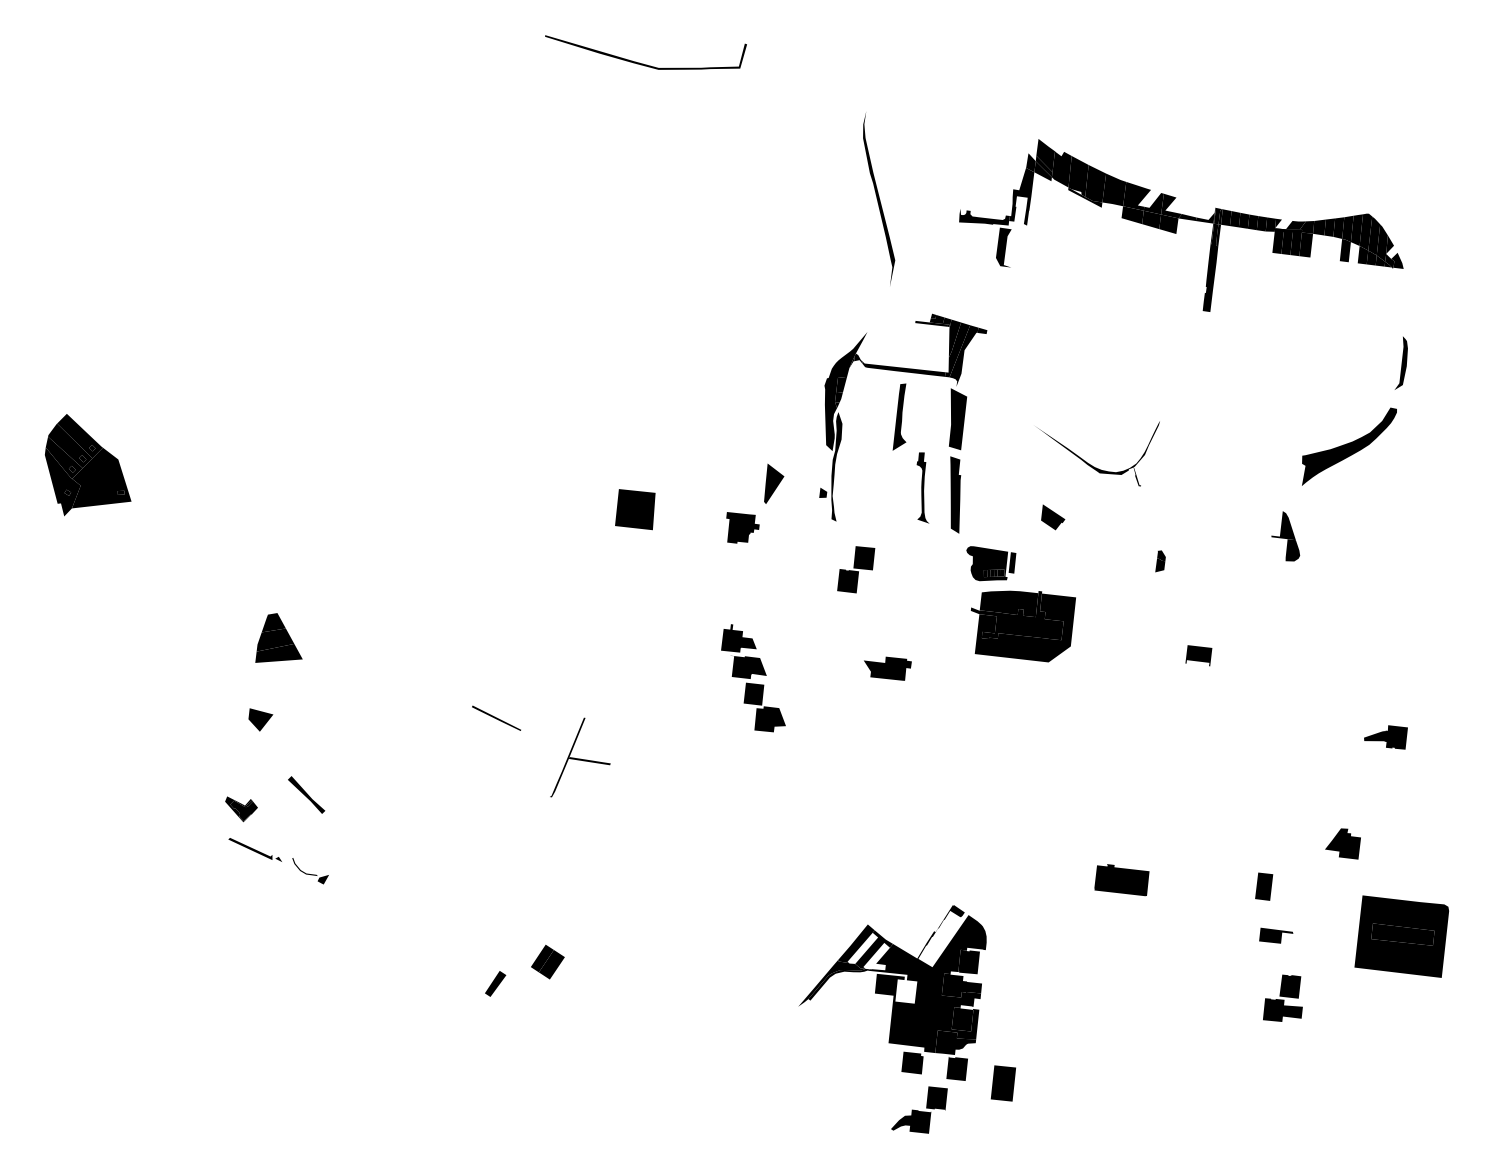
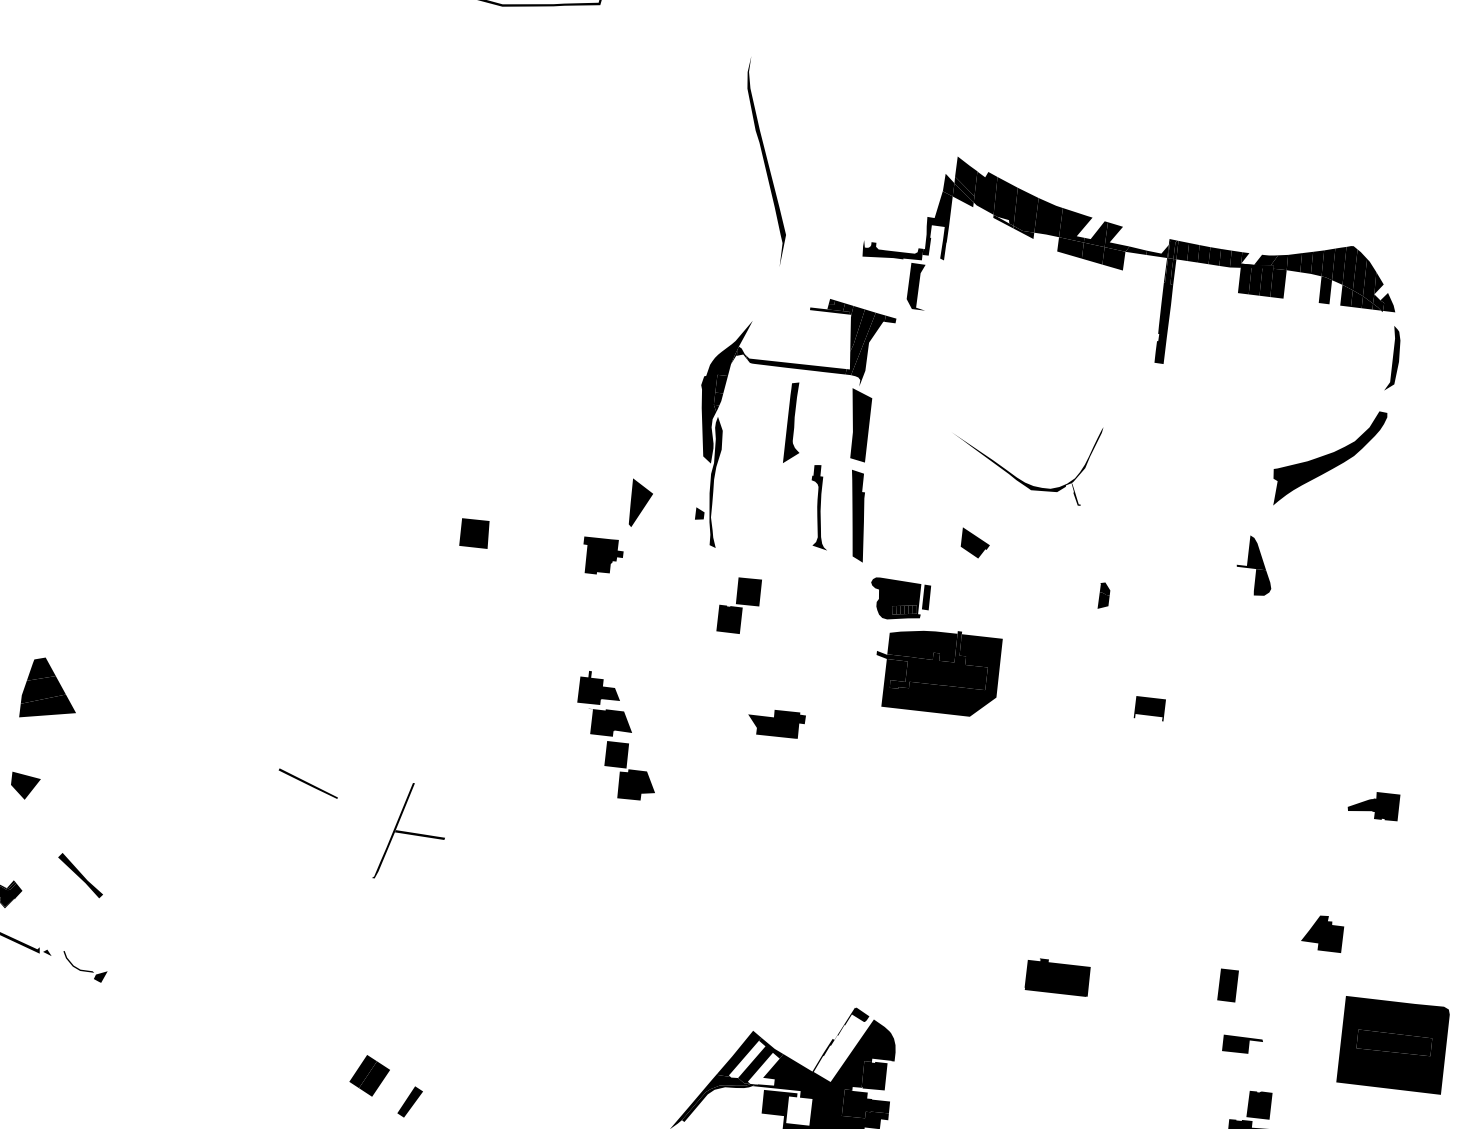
part: (1181, 225) -> (1129, 260), moved
part: (634, 509) -> (473, 533), size x0.62
part: (495, 983) -> (410, 1101), moved

